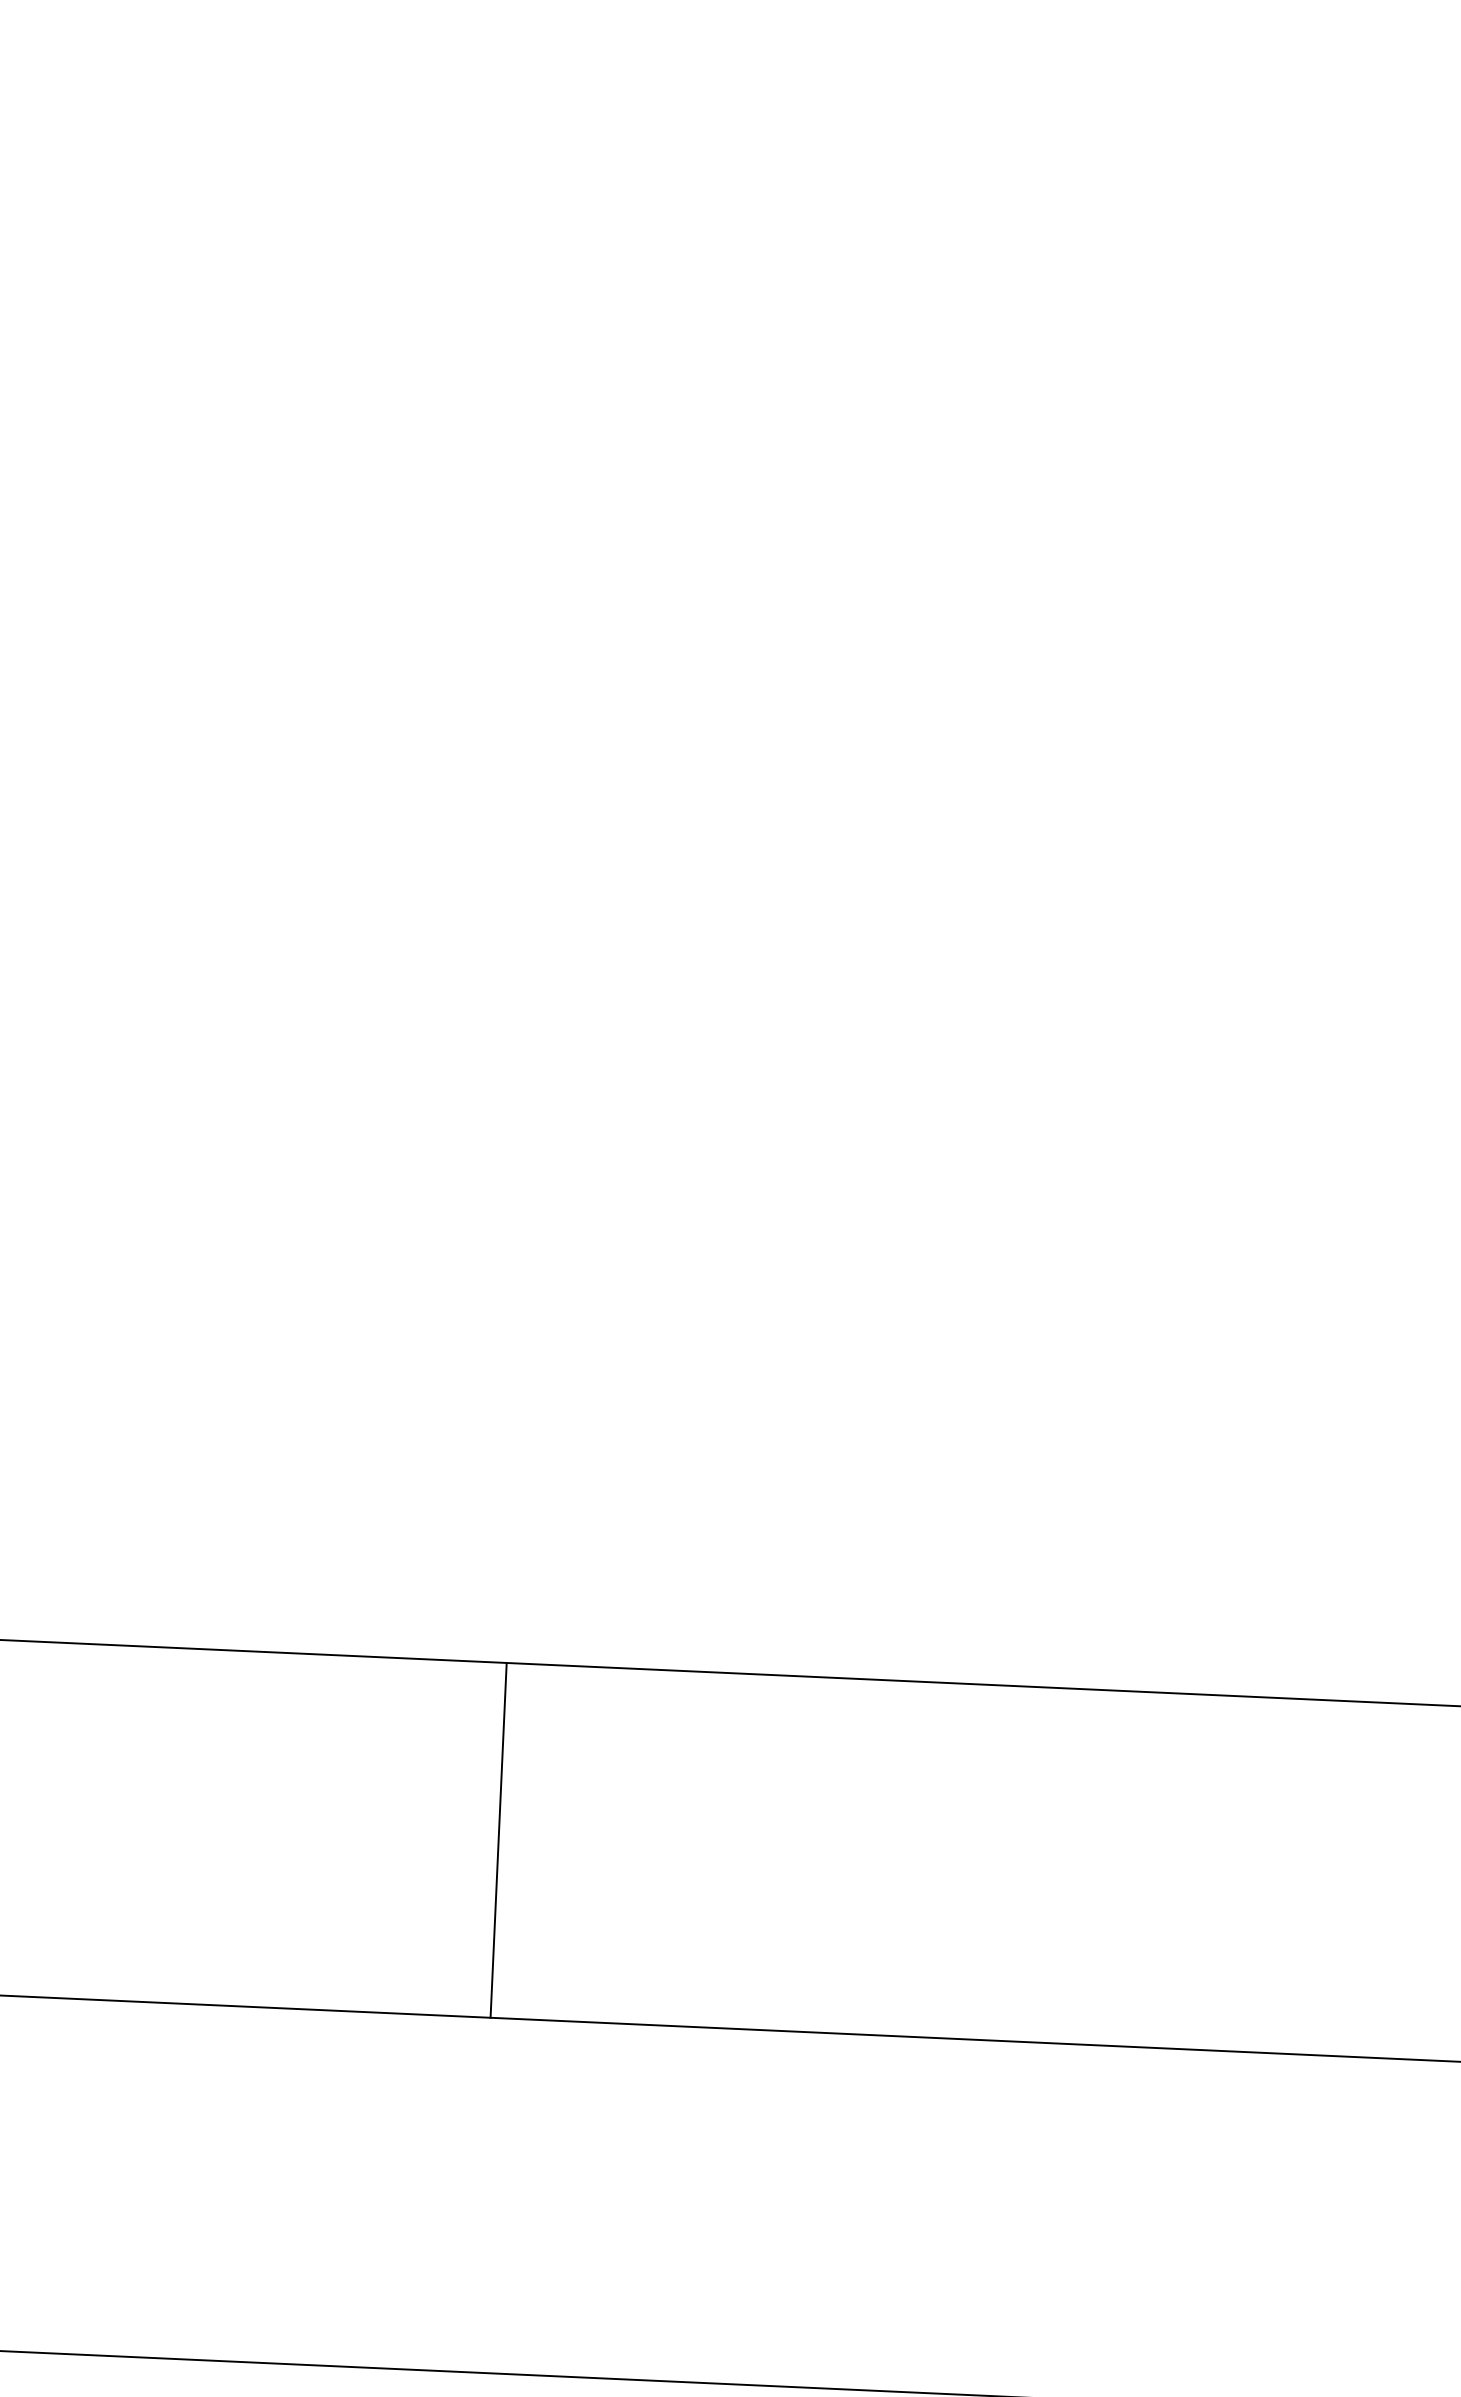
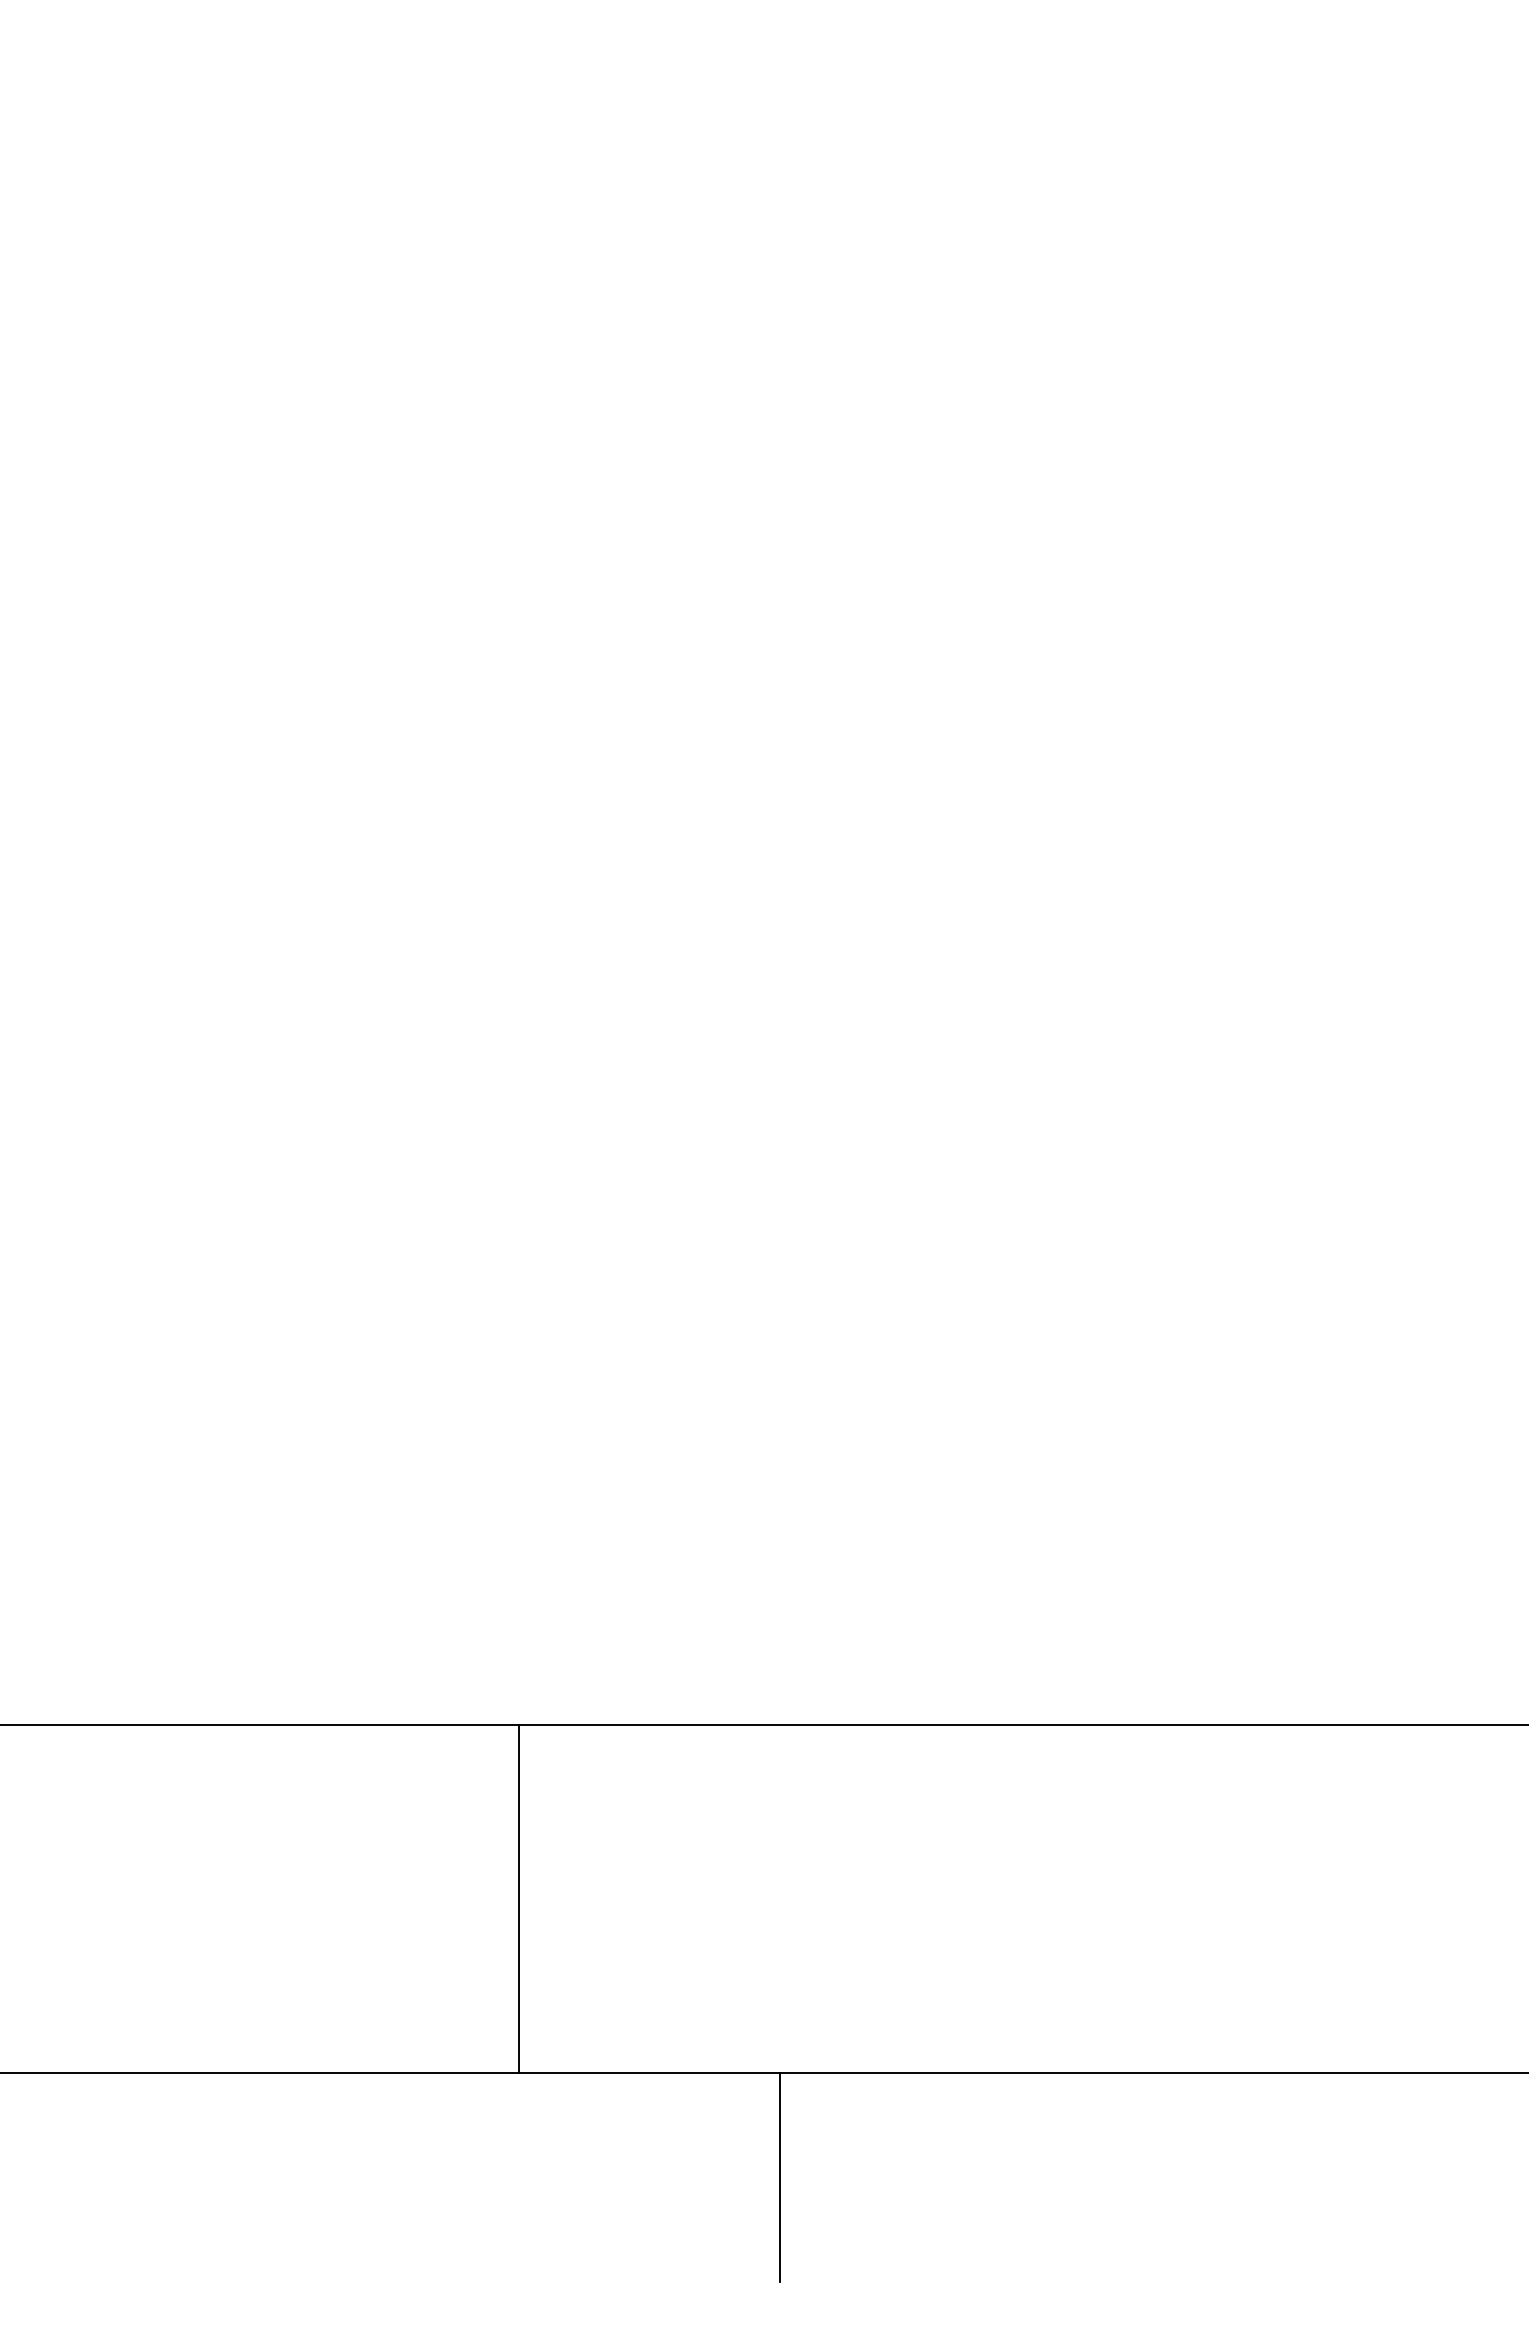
line: (498, 1840) -> (518, 1899), moved
line: (819, 2139) -> (780, 2177), added

